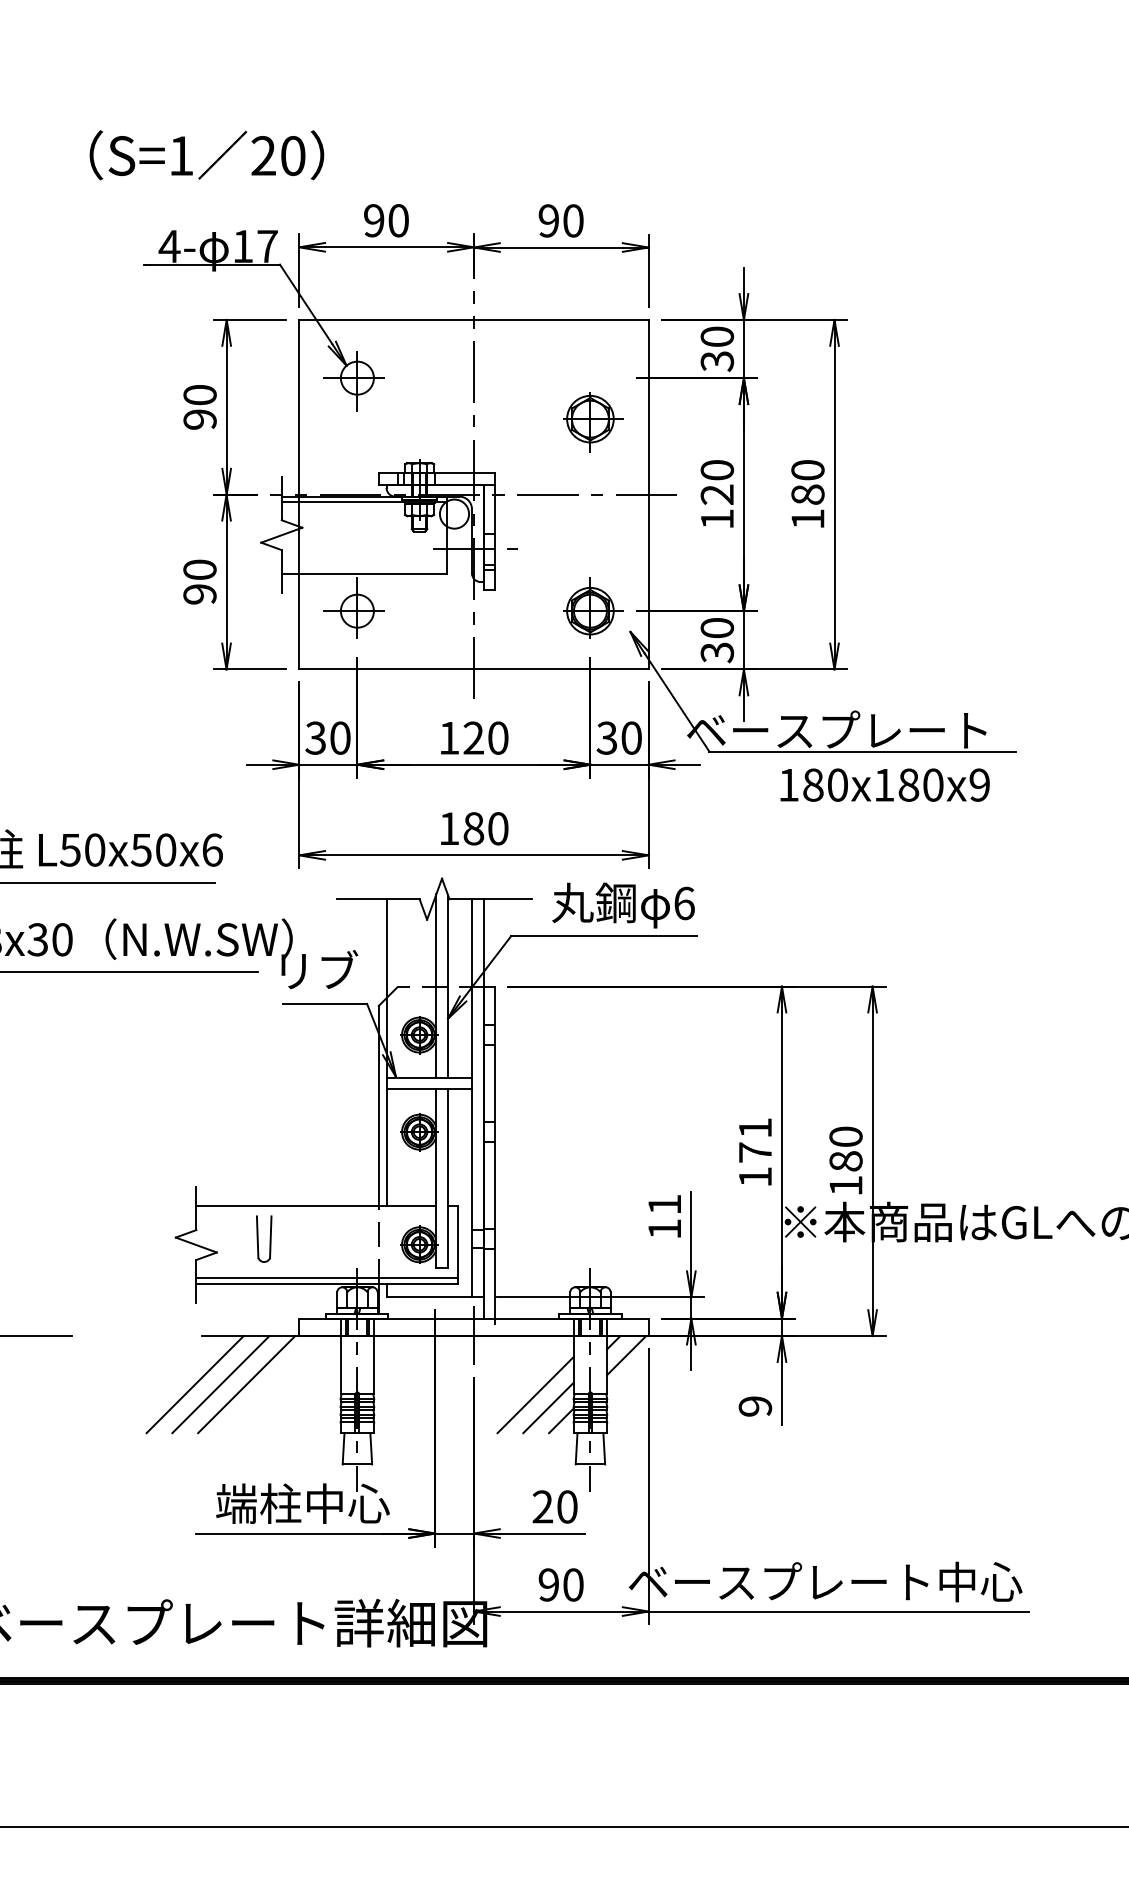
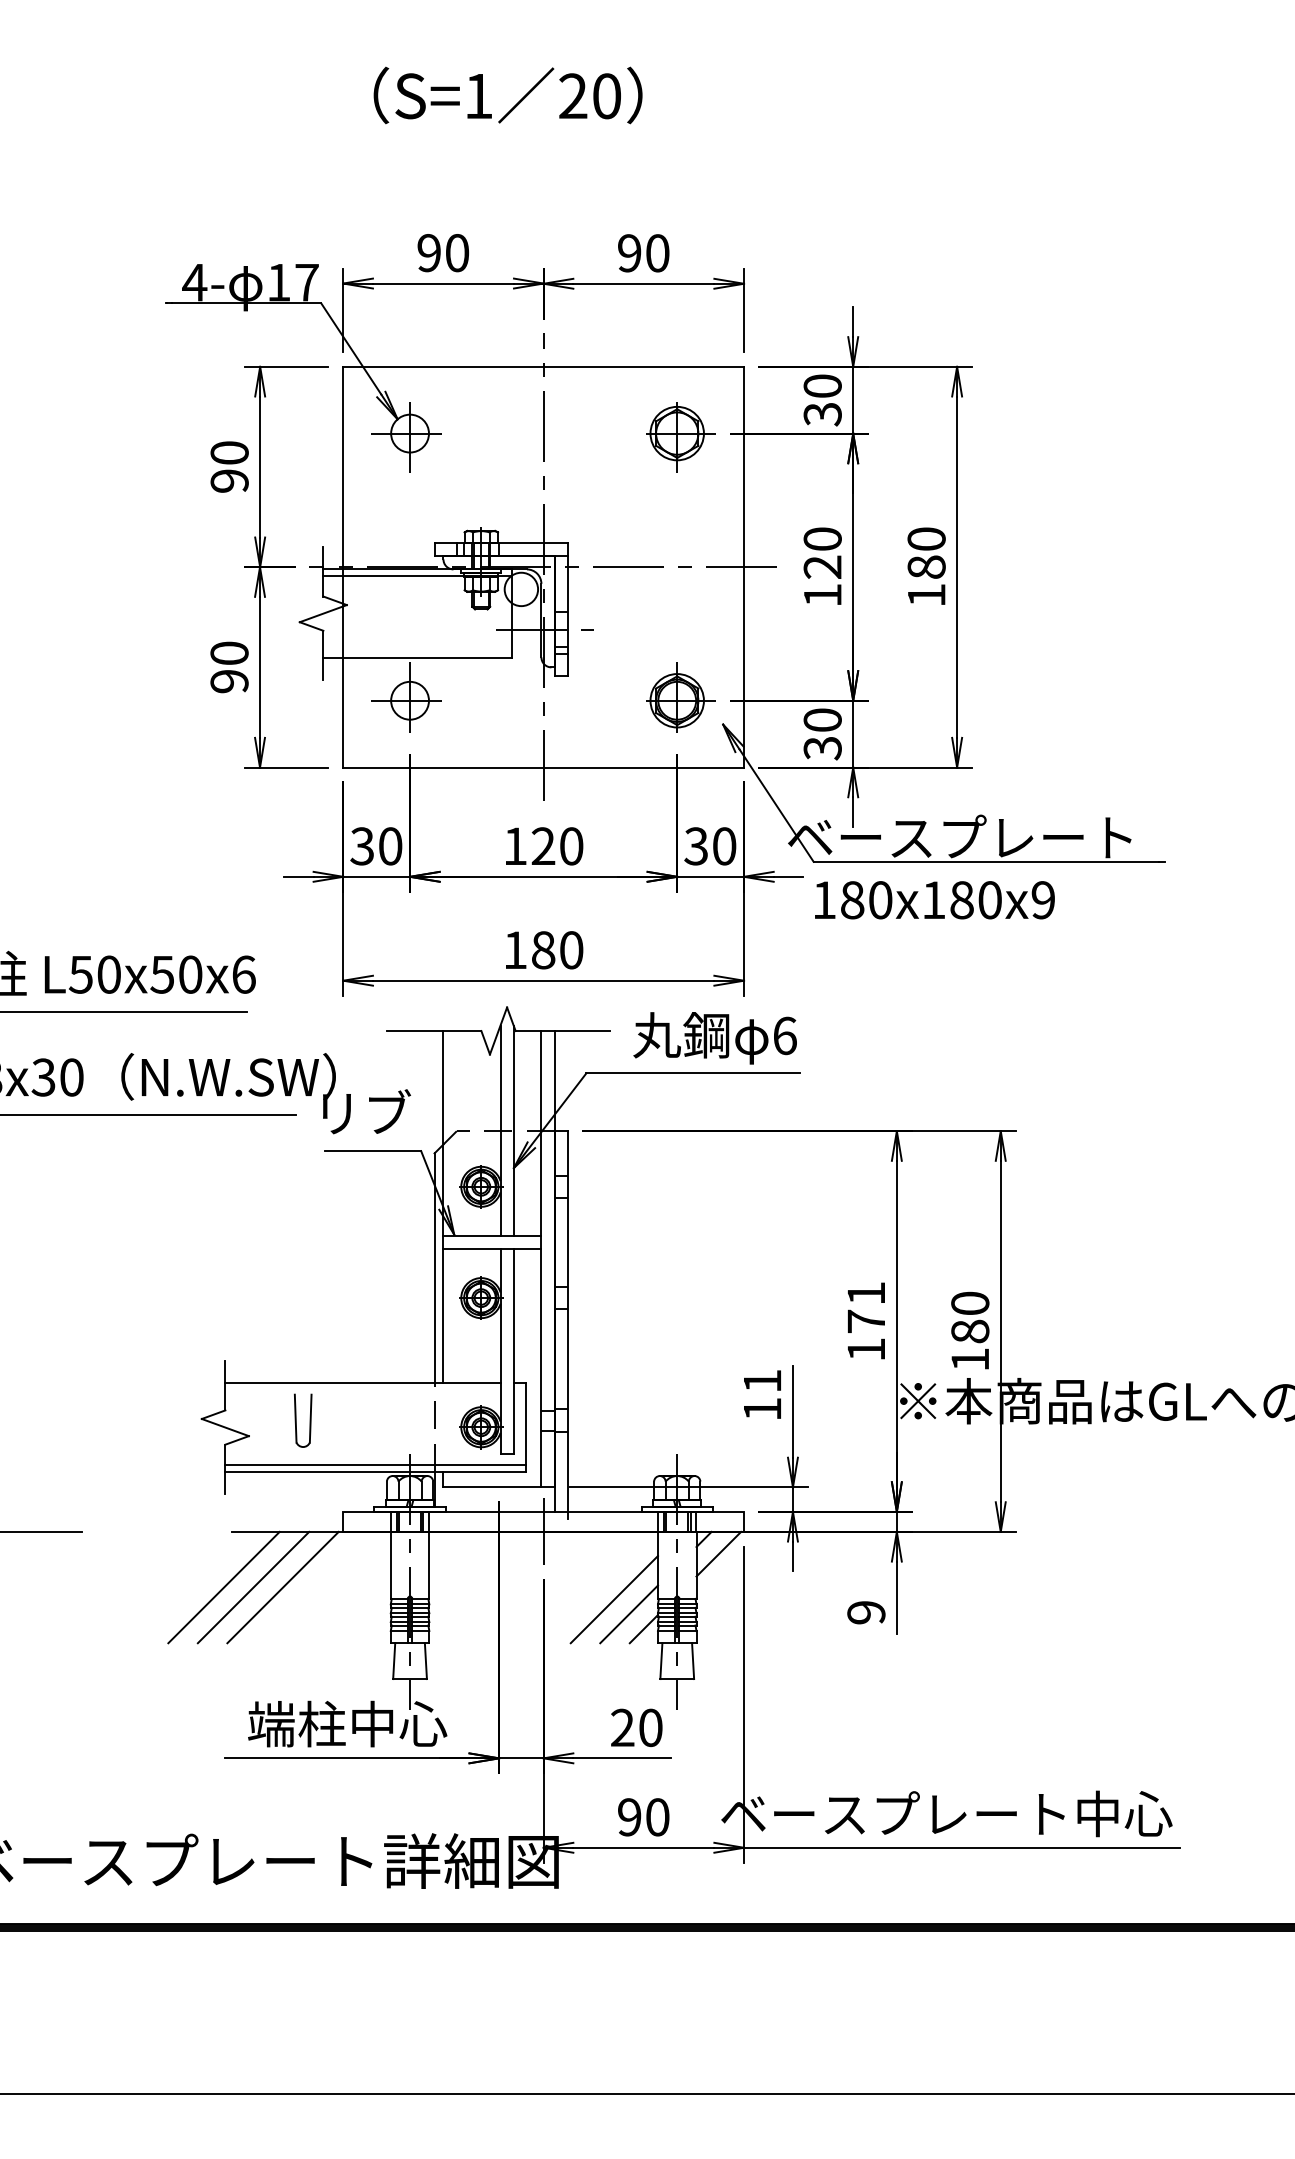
text: (206, 155) -> (507, 95), moved
part: (593, 422) -> (680, 437), moved
text: (884, 784) -> (934, 899), moved

